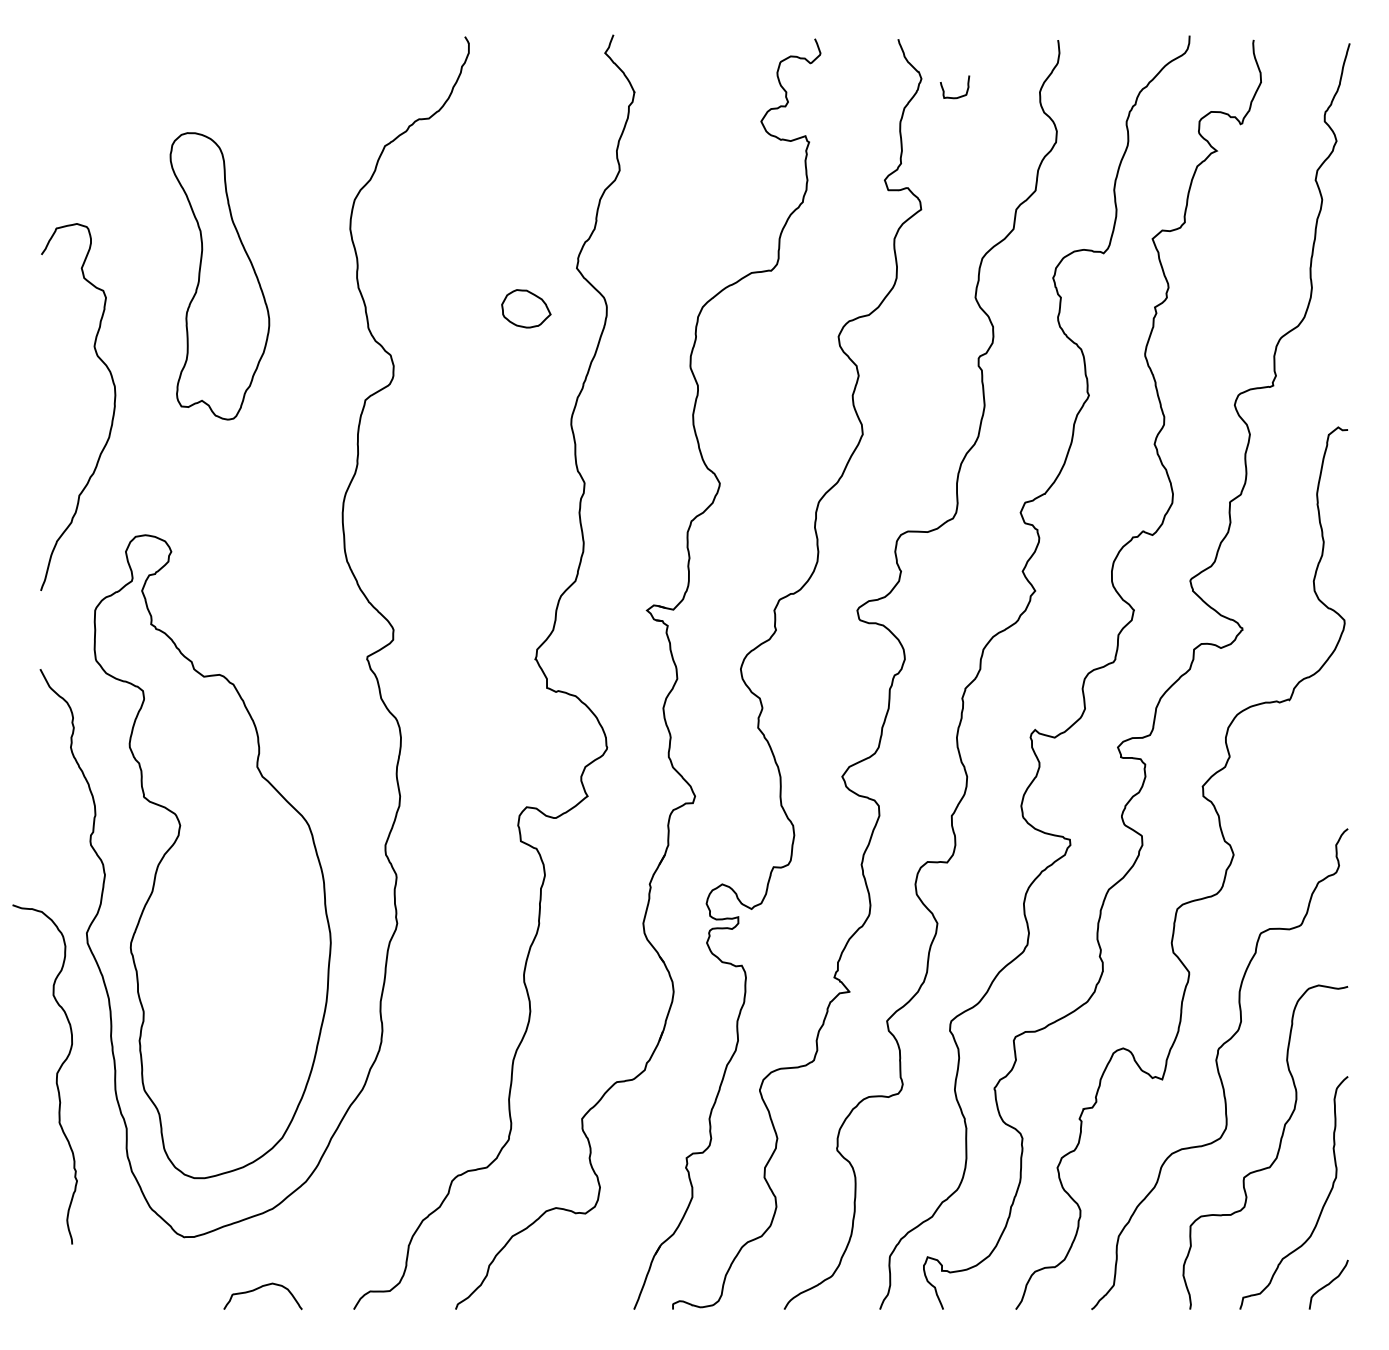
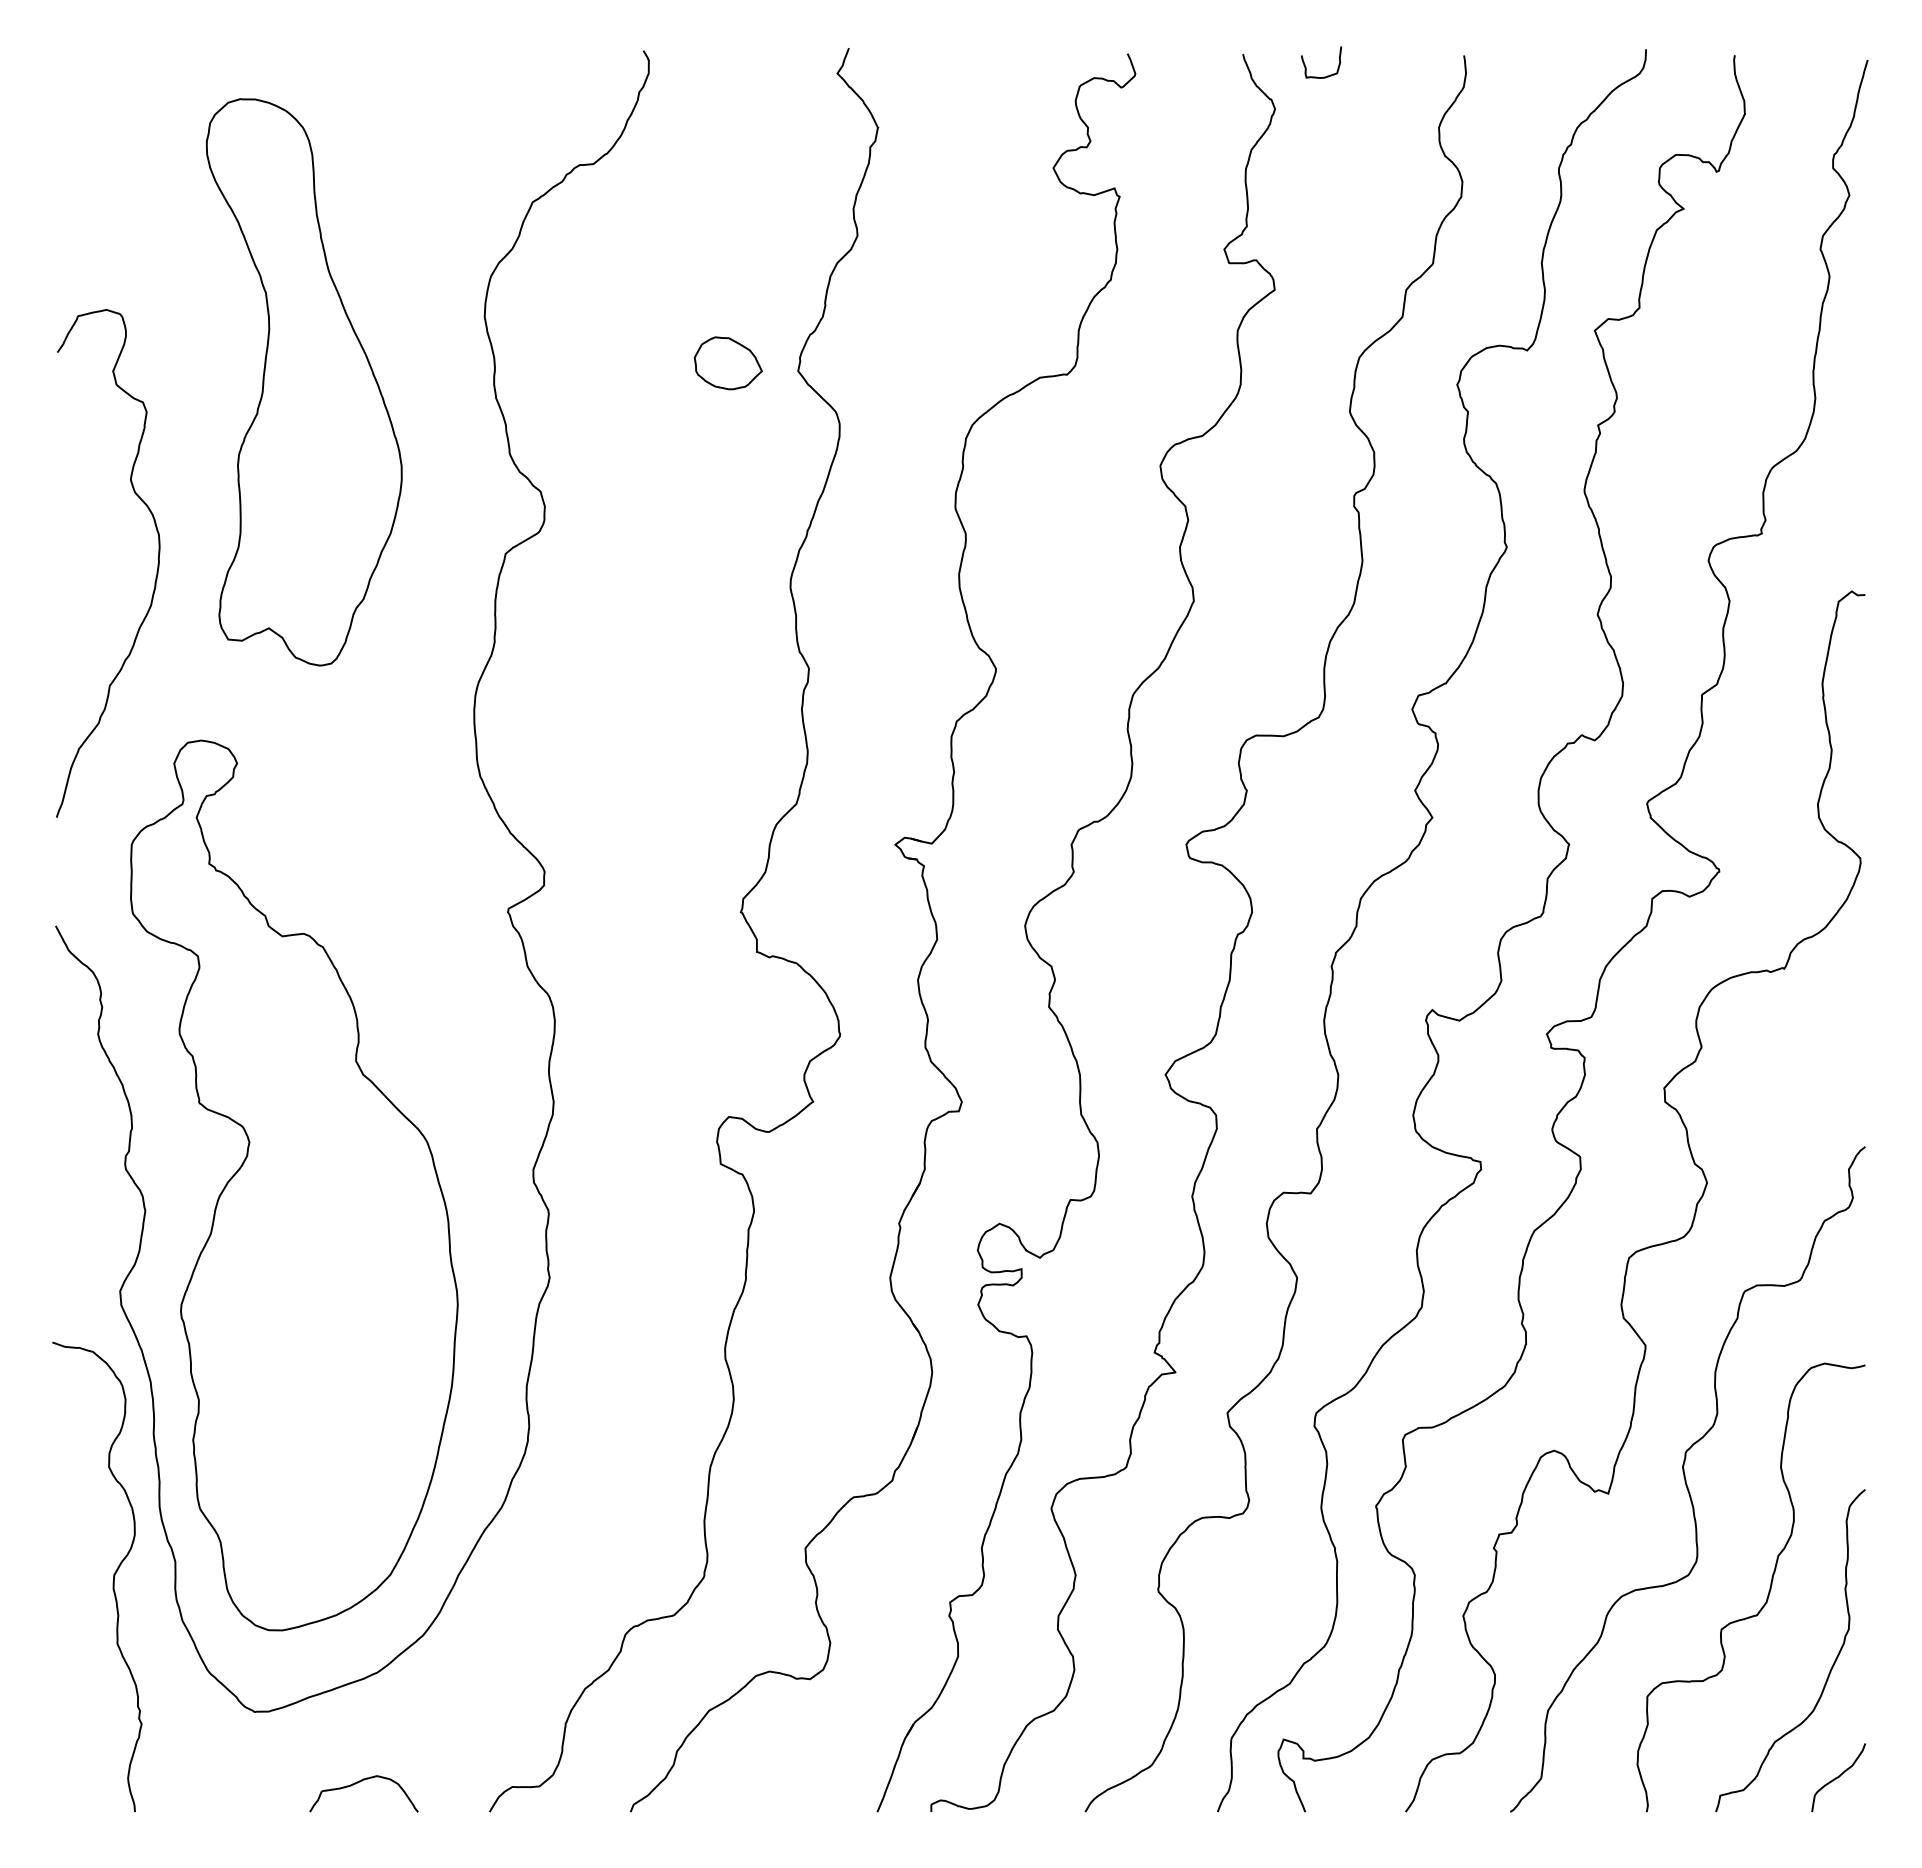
curve: (956, 97) -> (1323, 76), moved
part: (220, 276) -> (304, 382), size x1.43
part: (525, 308) -> (727, 363), moved
curve: (55, 1077) -> (112, 1581), moved

